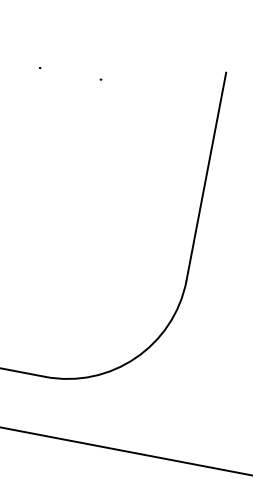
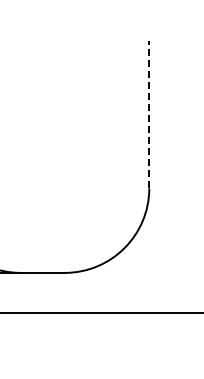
line: (206, 176) -> (149, 114), solid -> dashed

